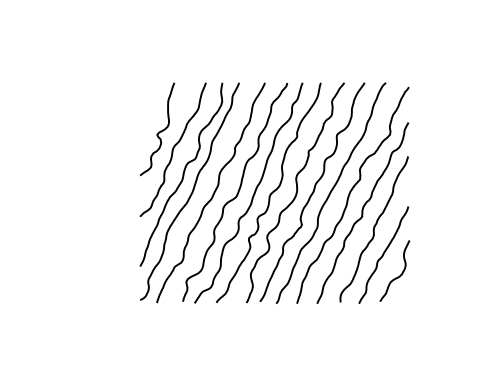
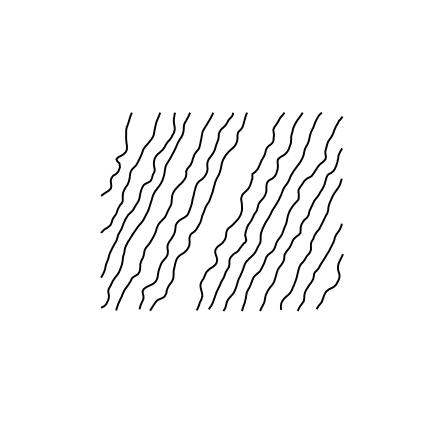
curve: (269, 194) -> (217, 212), removed

